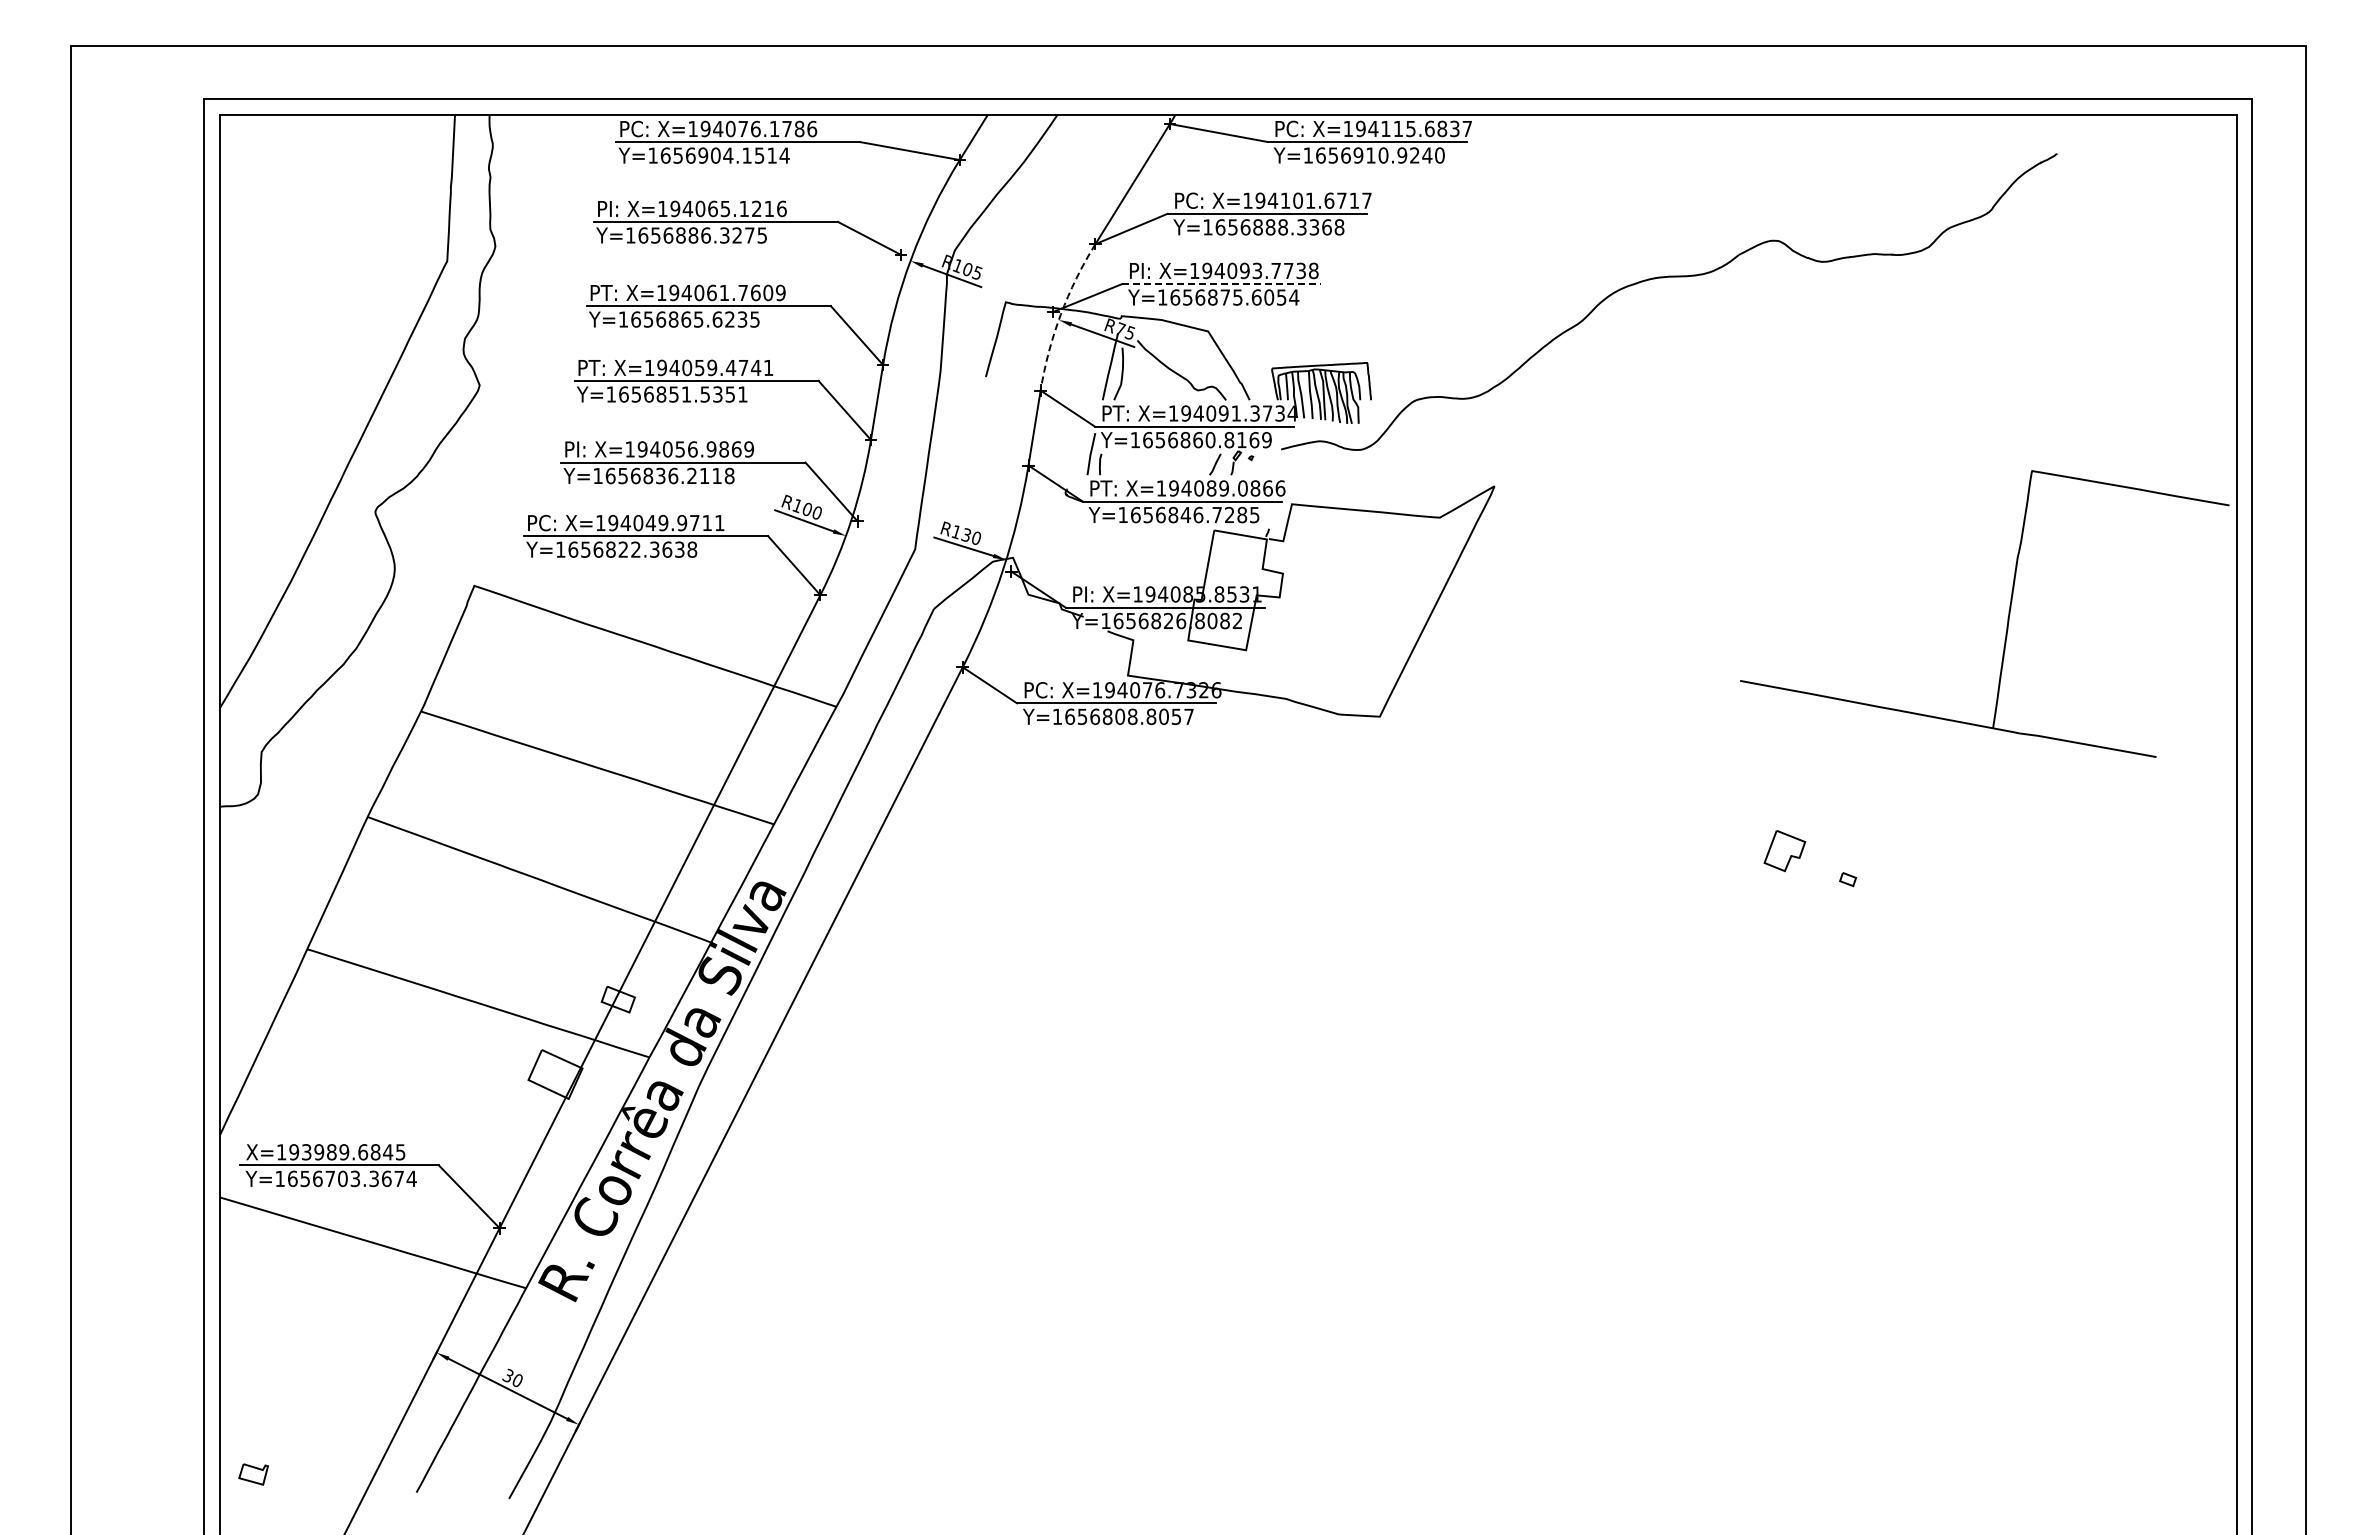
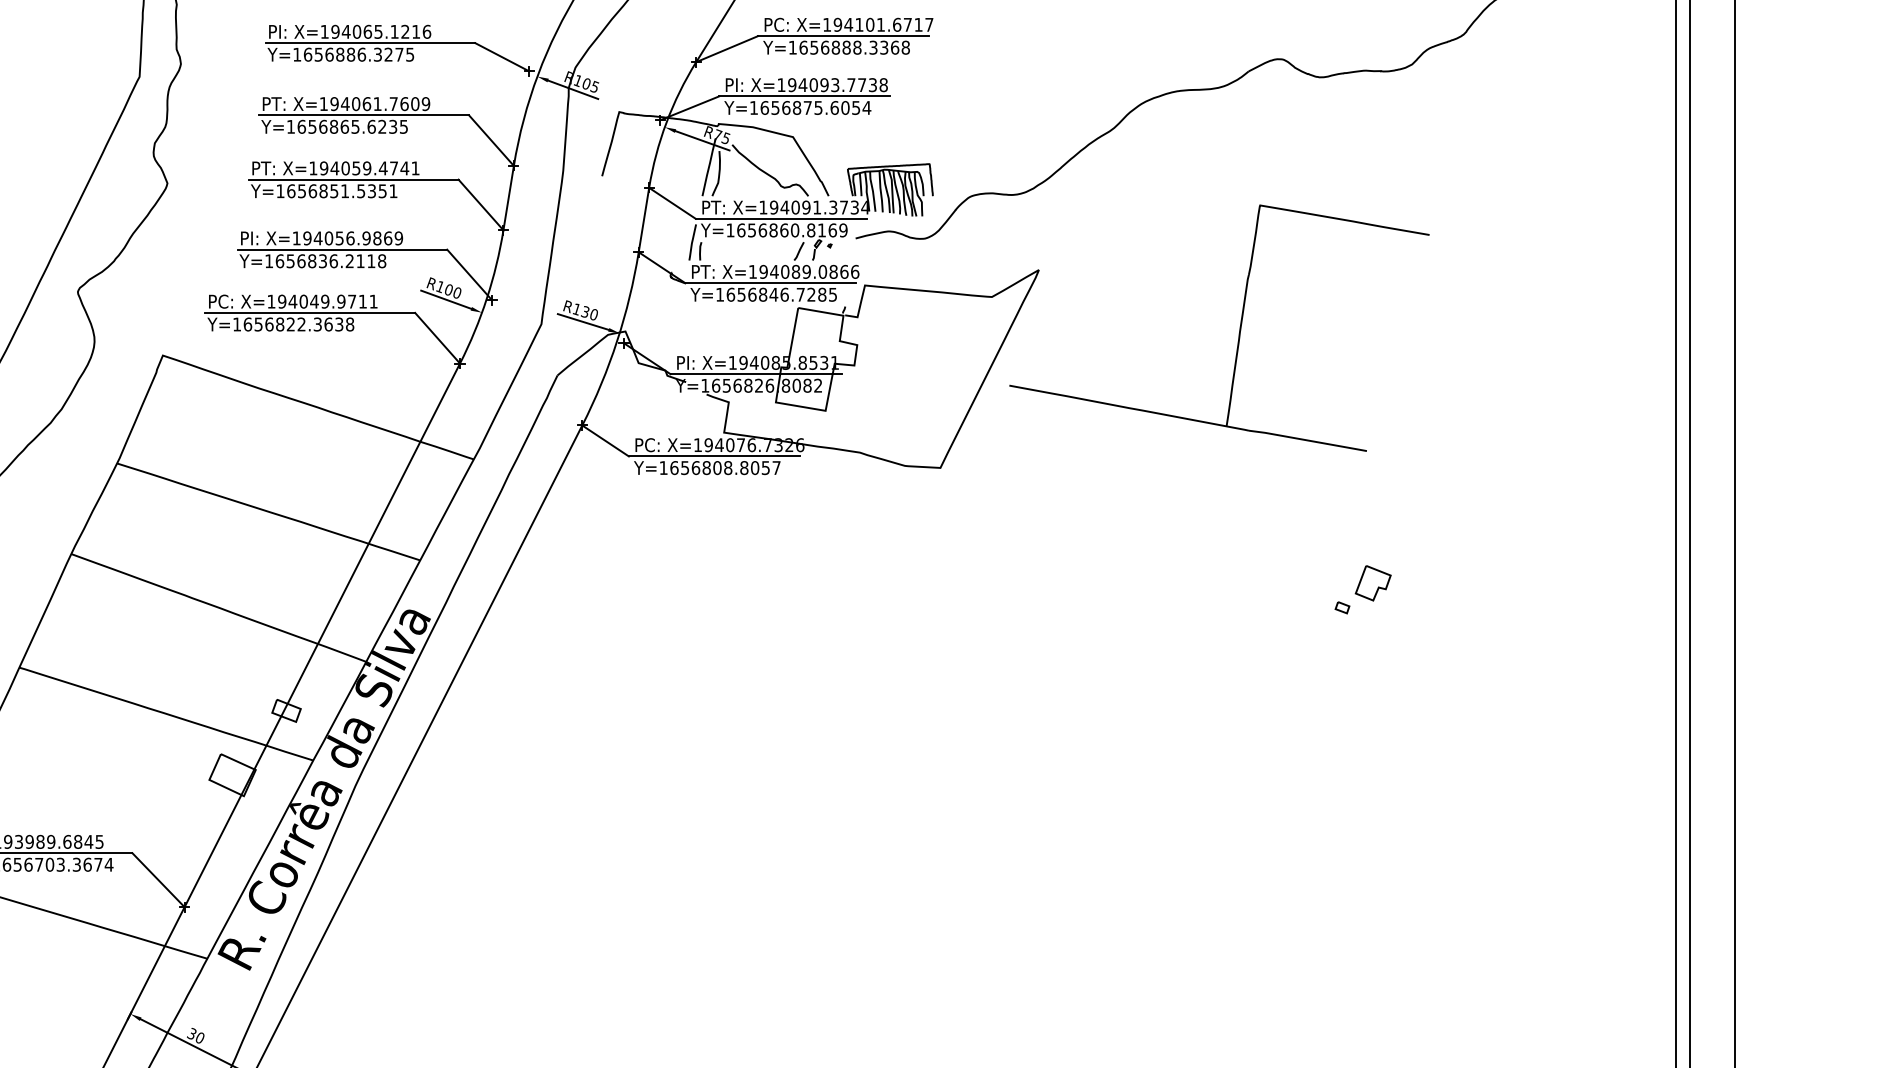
line: (1221, 284) -> (804, 96), dashed -> solid
arc: (1060, 314) -> (666, 122), dashed -> solid
part: (2007, 617) -> (1238, 331), moved
part: (1784, 851) -> (1372, 583), moved

